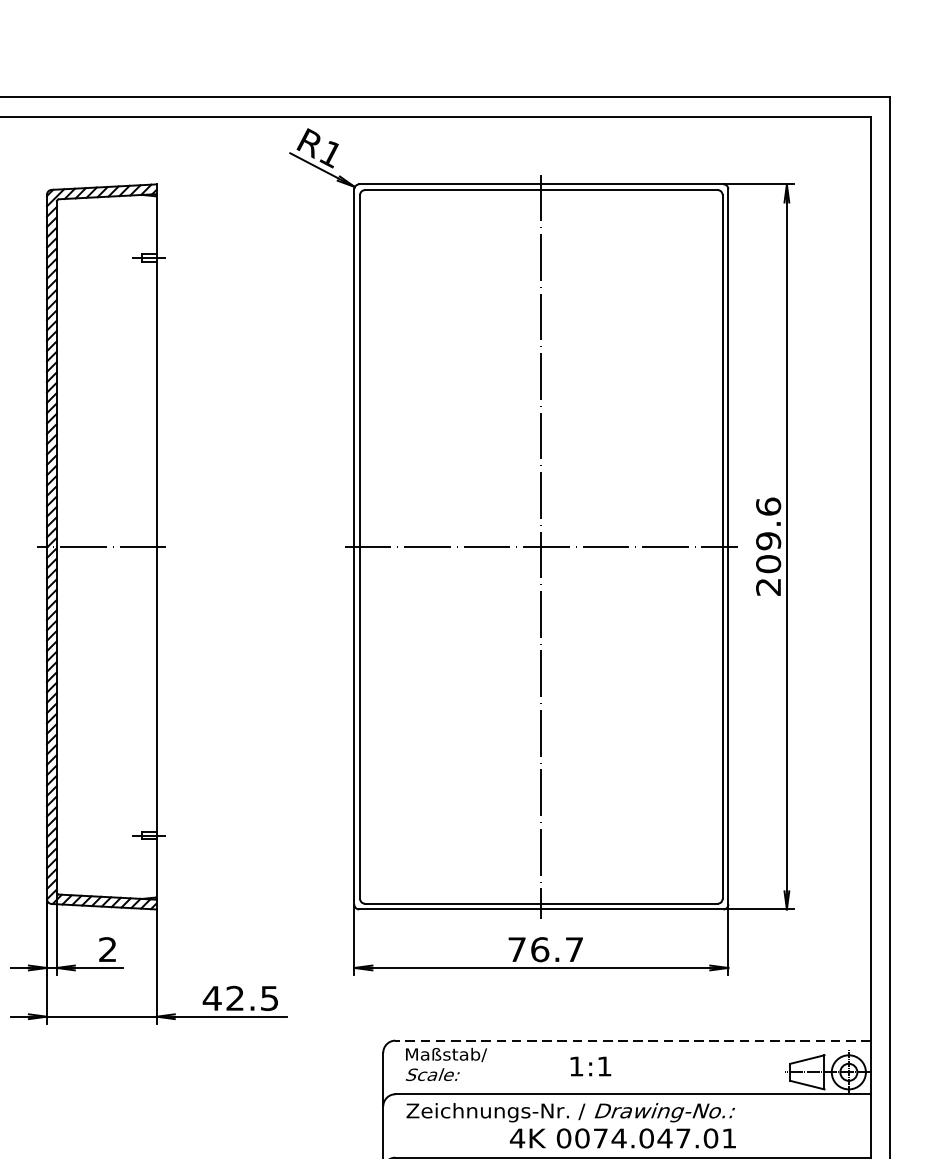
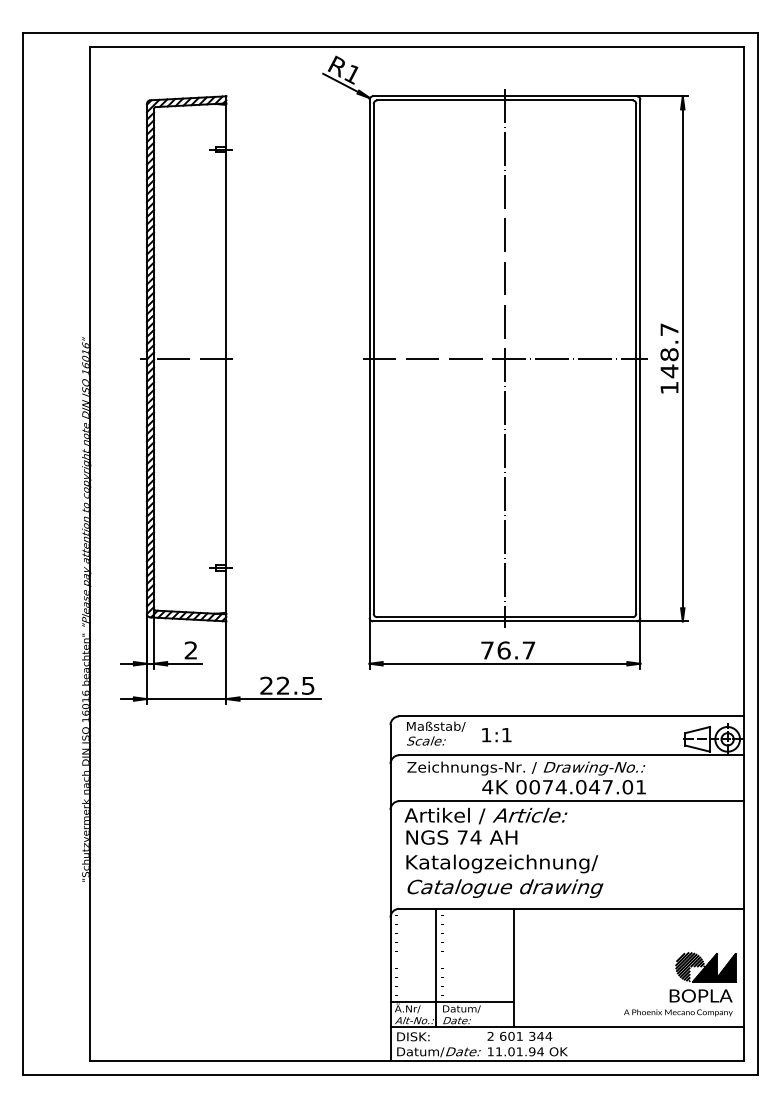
text: (768, 546) -> (669, 358), 209.6 -> 148.7
text: (212, 997) -> (266, 685), 42.5 -> 22.5
line: (631, 1040) -> (570, 716), dashed -> solid
text: (590, 1067) -> (496, 735), moved

